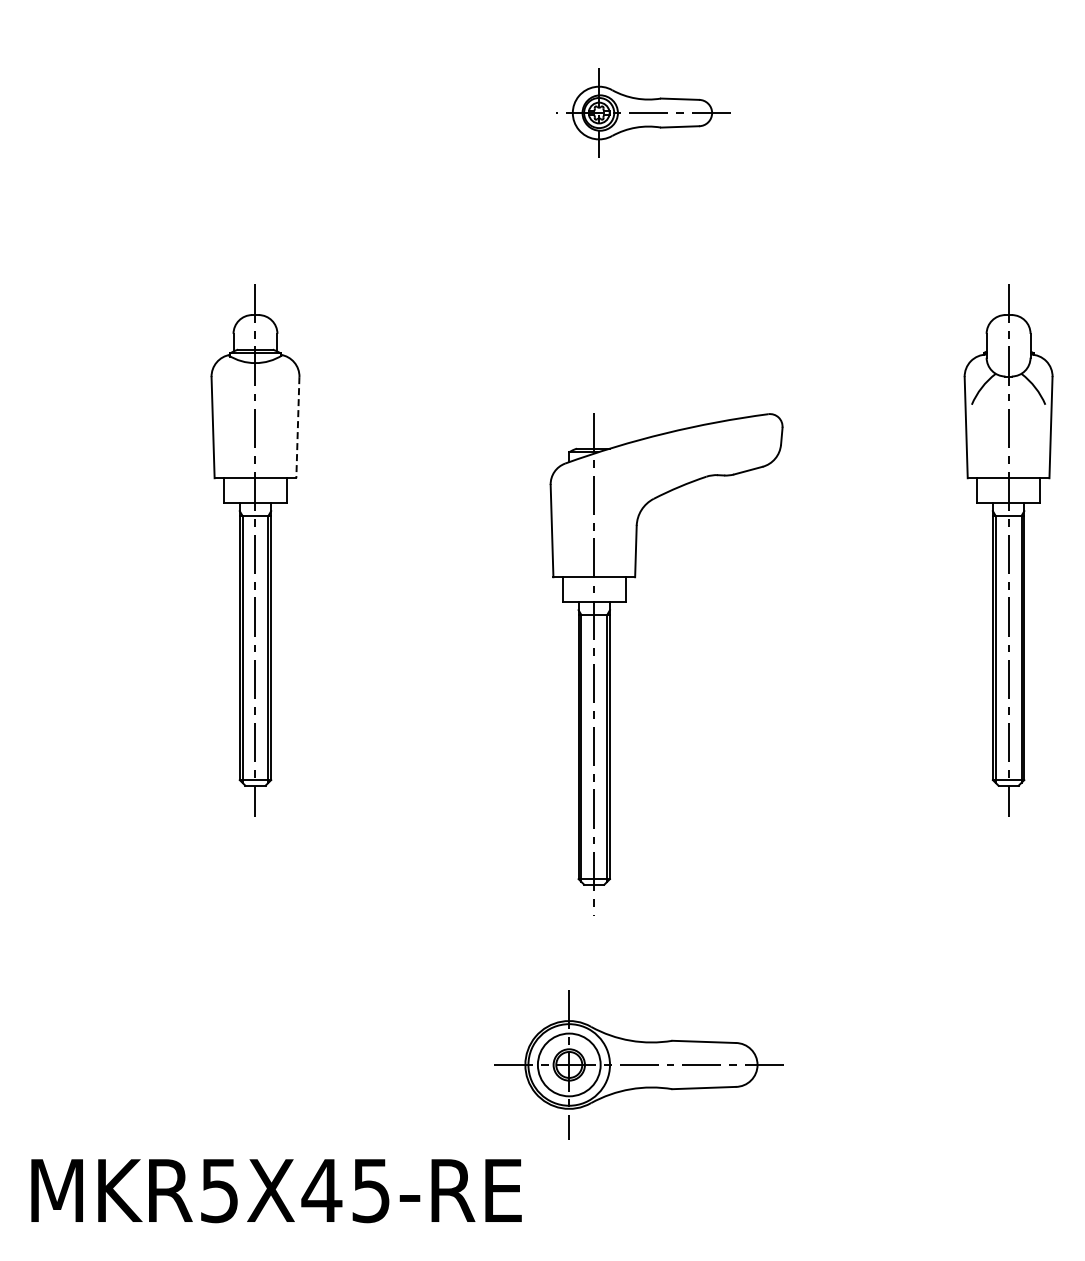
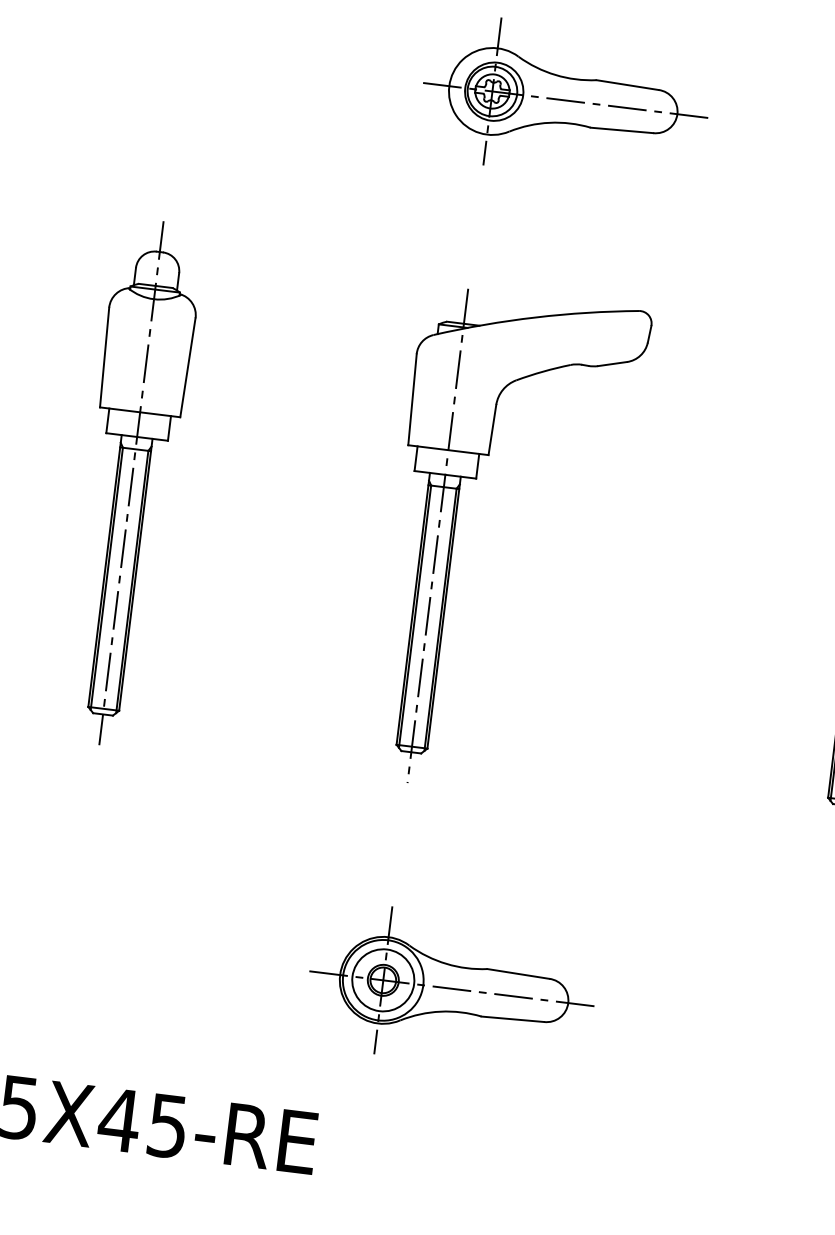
part: (643, 112) -> (565, 99), size x1.67
line: (297, 427) -> (187, 367), dashed -> solid
part: (610, 664) -> (453, 537), moved
part: (638, 1064) -> (451, 988), moved

